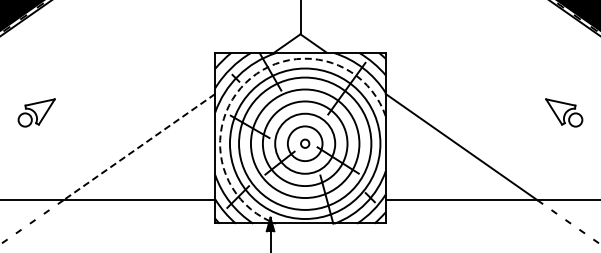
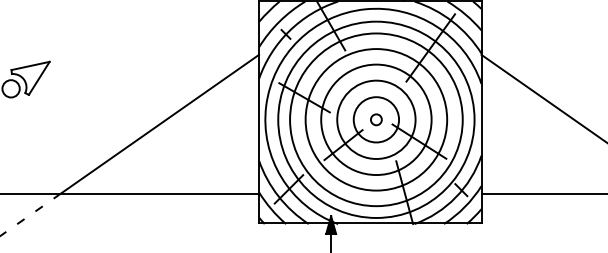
arc: (245, 82) -> (298, 39), dashed -> solid
line: (139, 147) -> (160, 124), dashed -> solid

